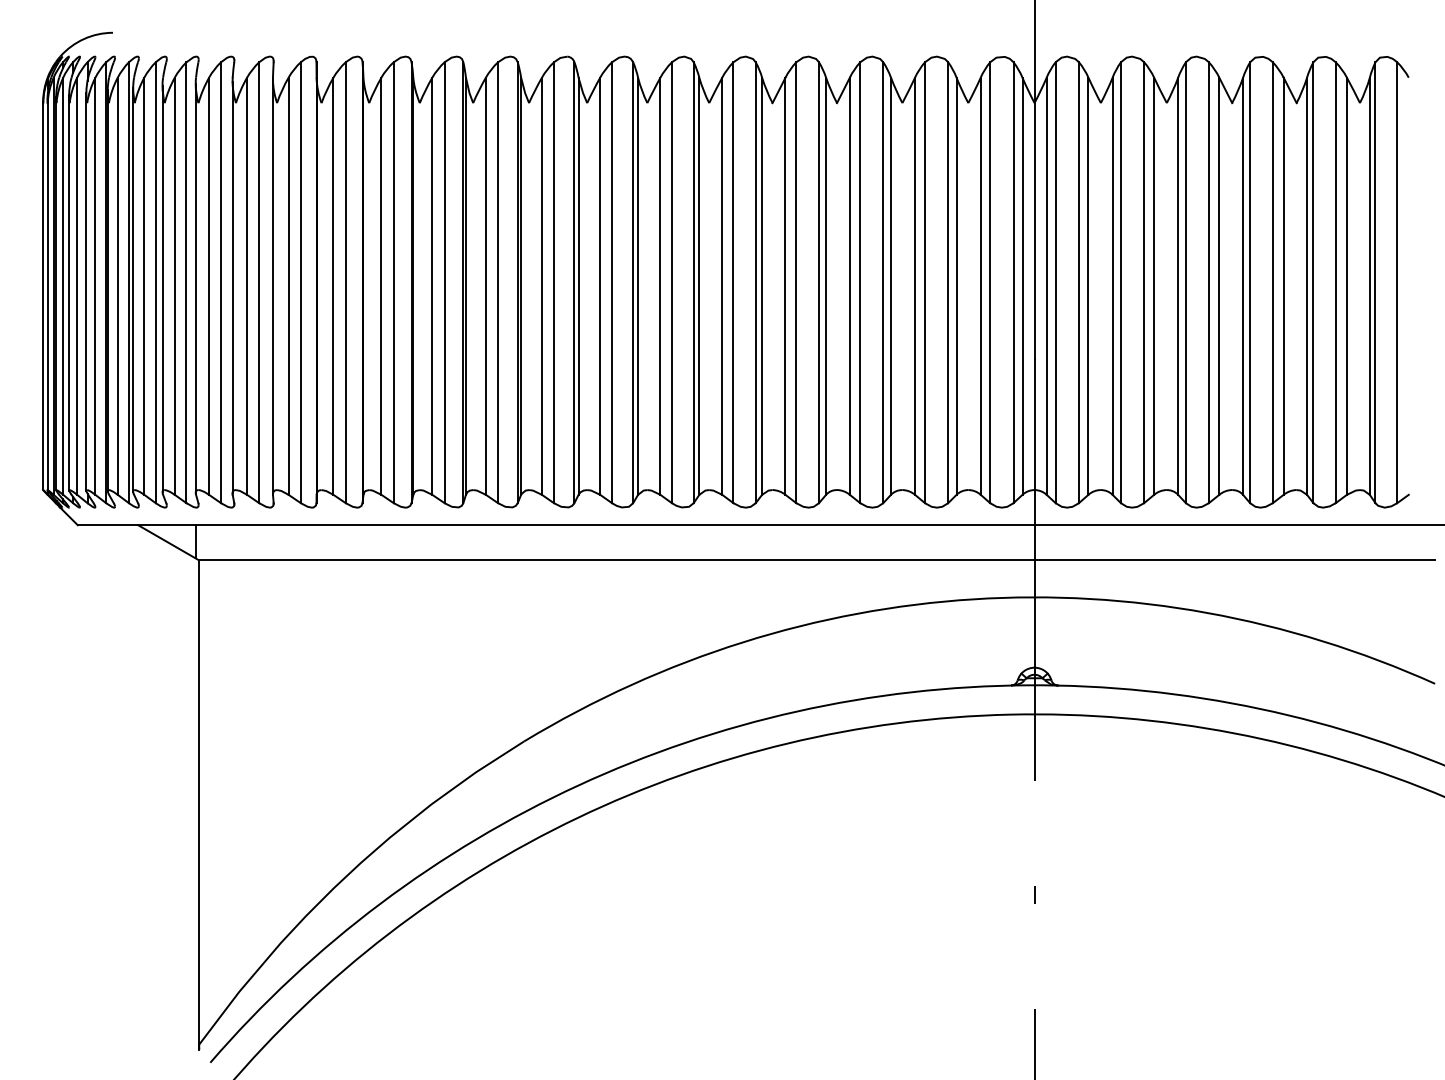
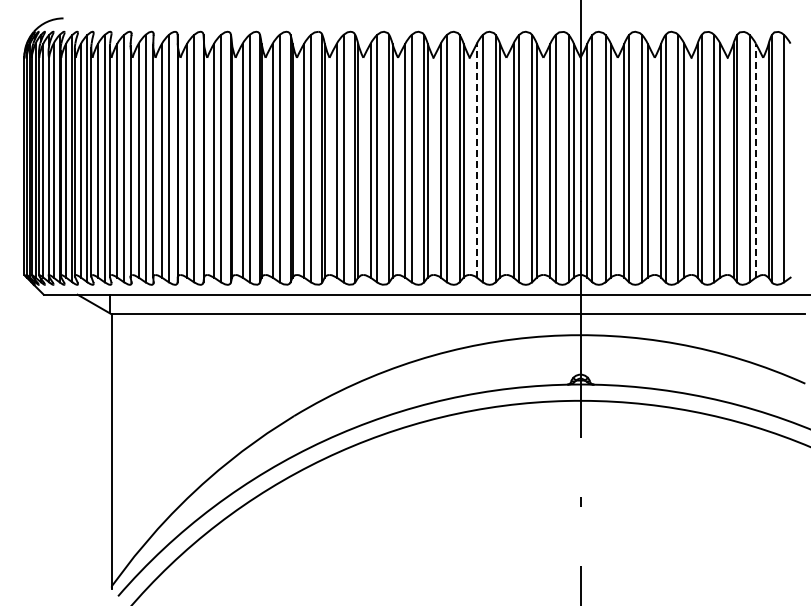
line: (849, 286) -> (476, 160), solid -> dashed
line: (1346, 286) -> (755, 160), solid -> dashed

